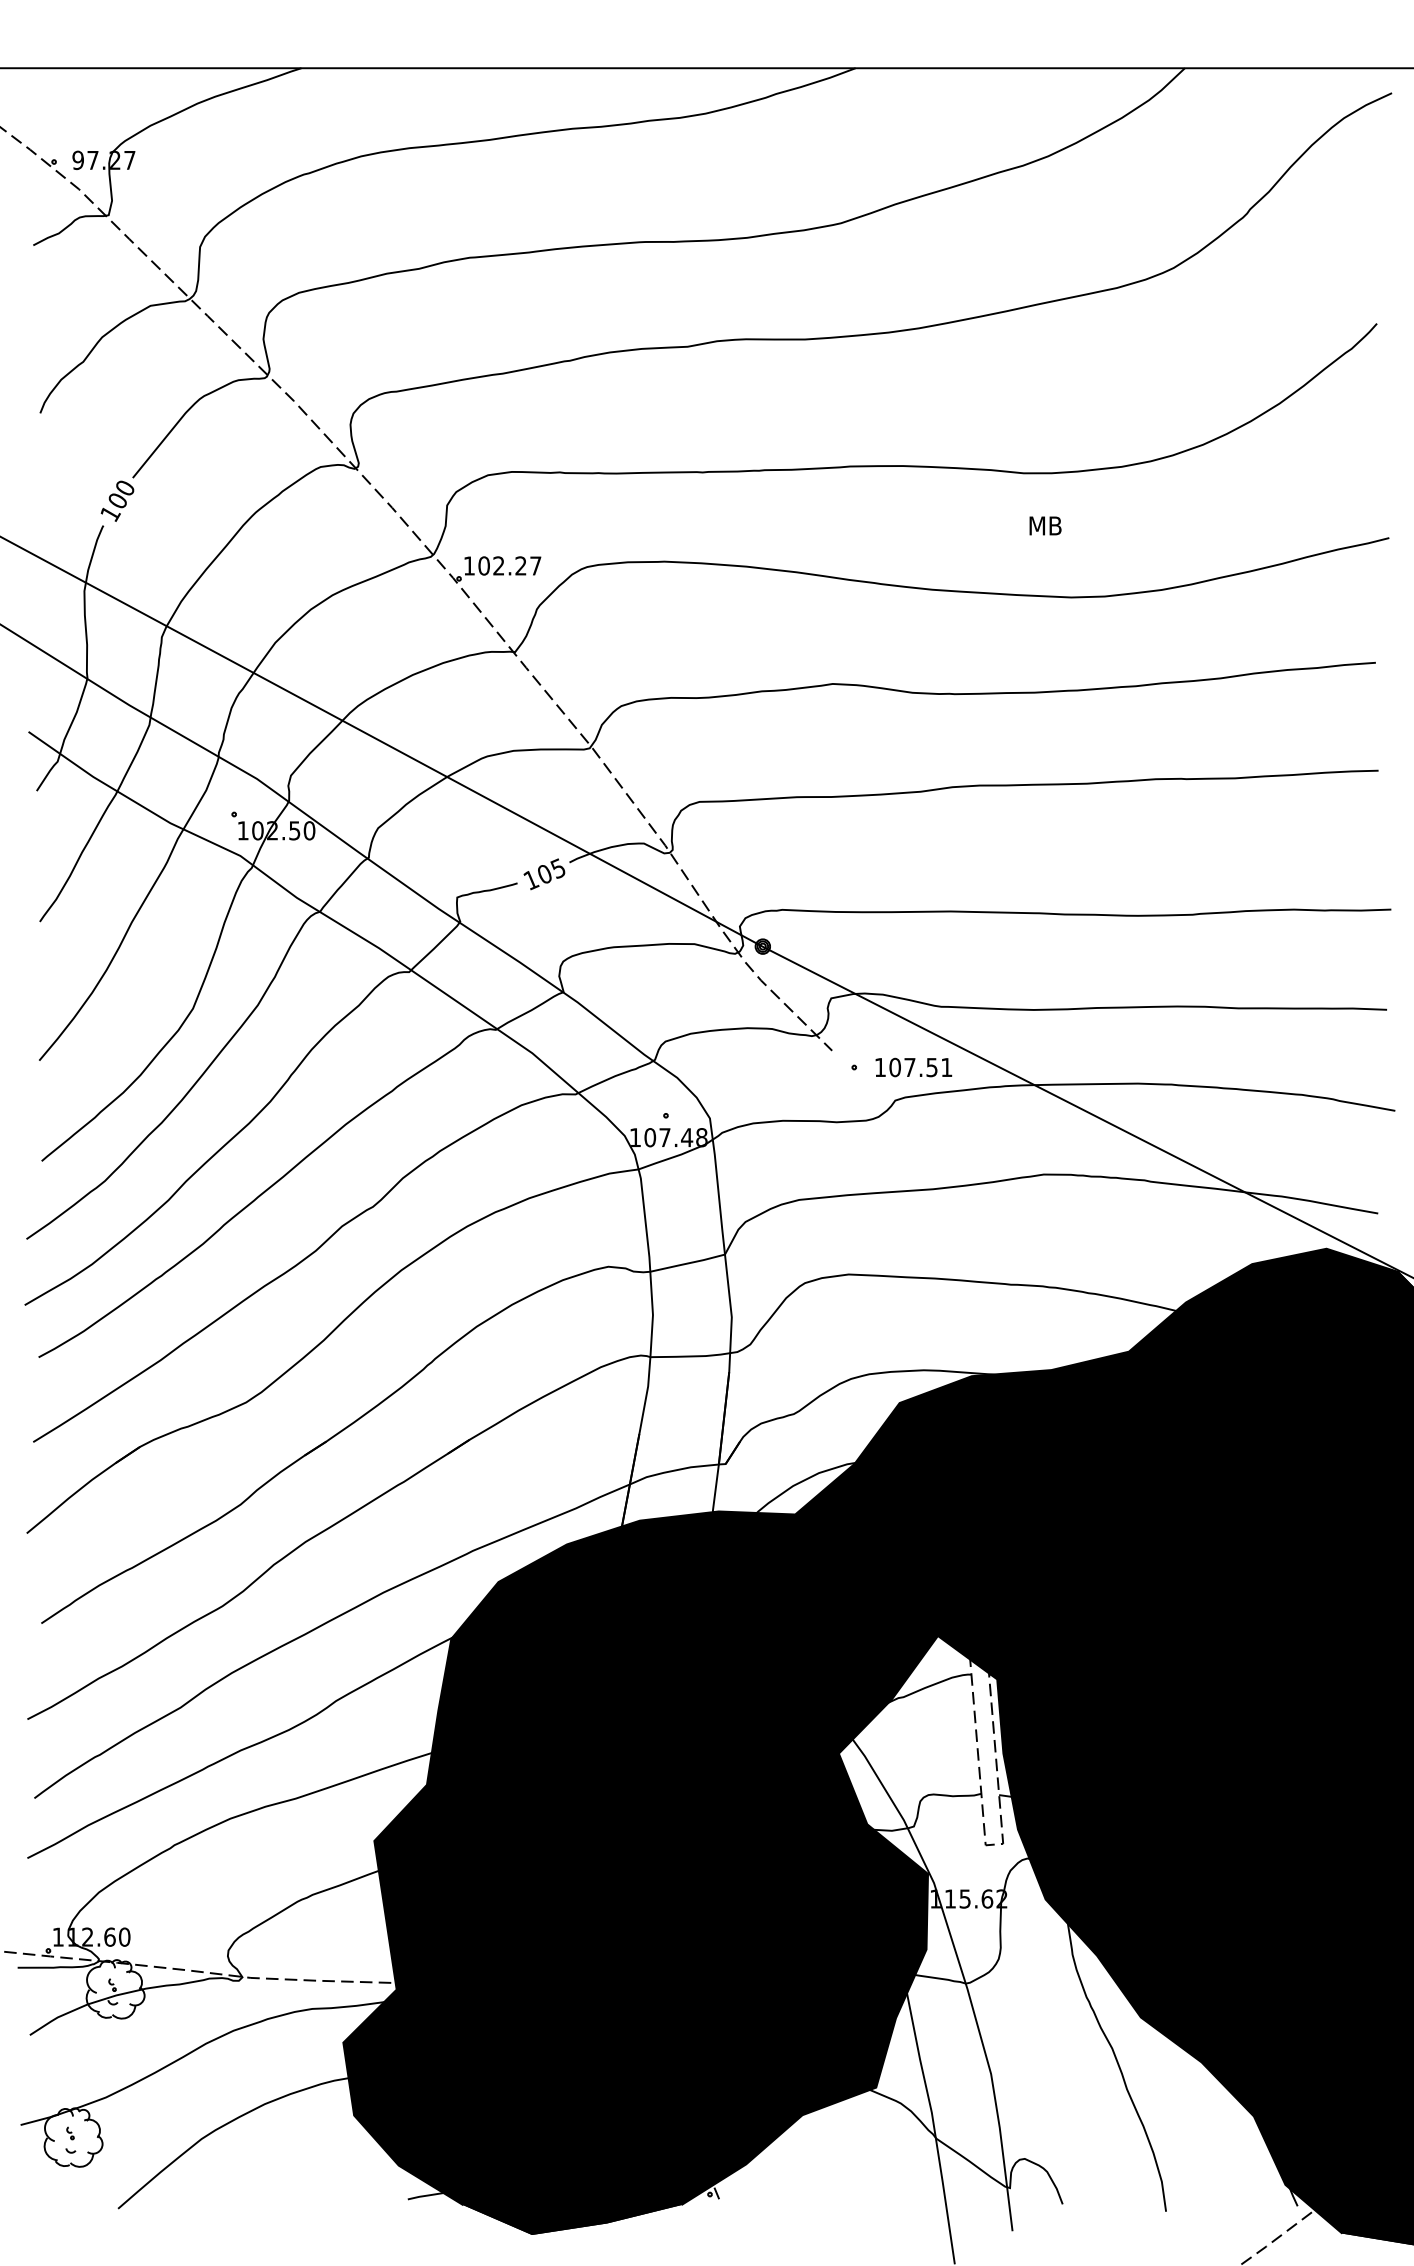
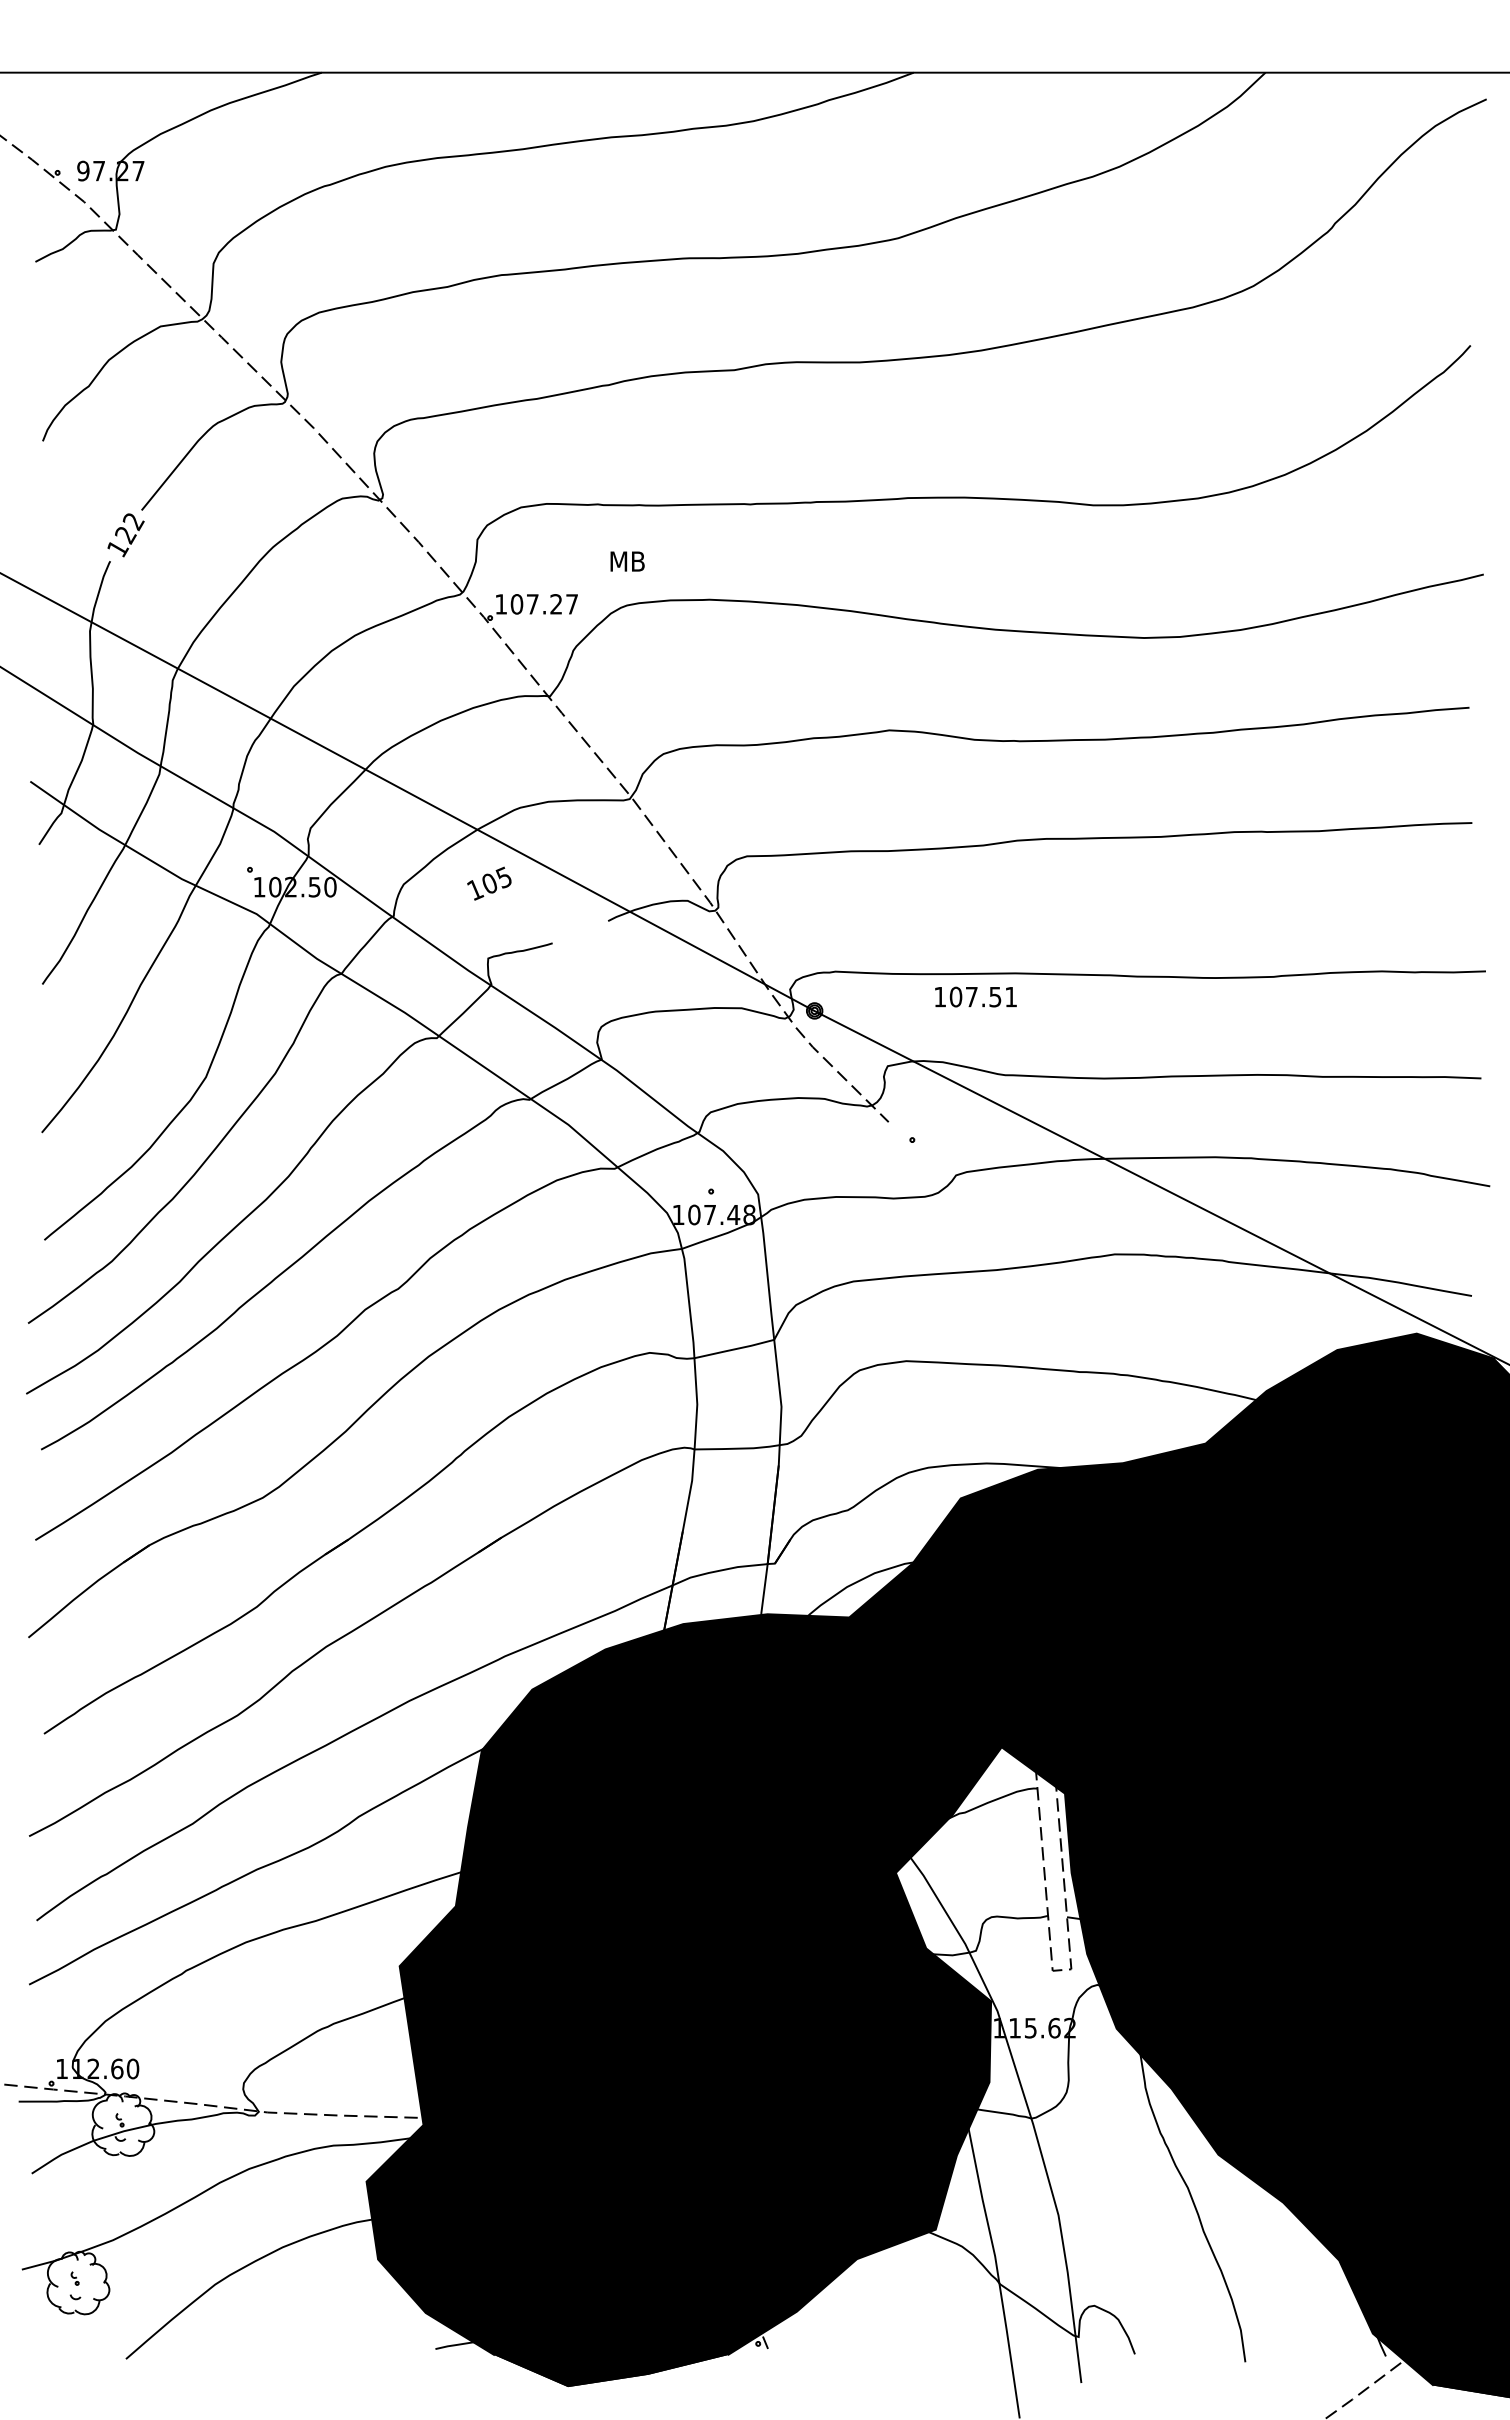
text: (121, 494) -> (129, 528), 100 -> 122
text: (1045, 525) -> (627, 561), moved
text: (498, 566) -> (532, 604), 102.27 -> 107.27
text: (544, 874) -> (489, 883), moved
text: (913, 1066) -> (975, 996), moved

